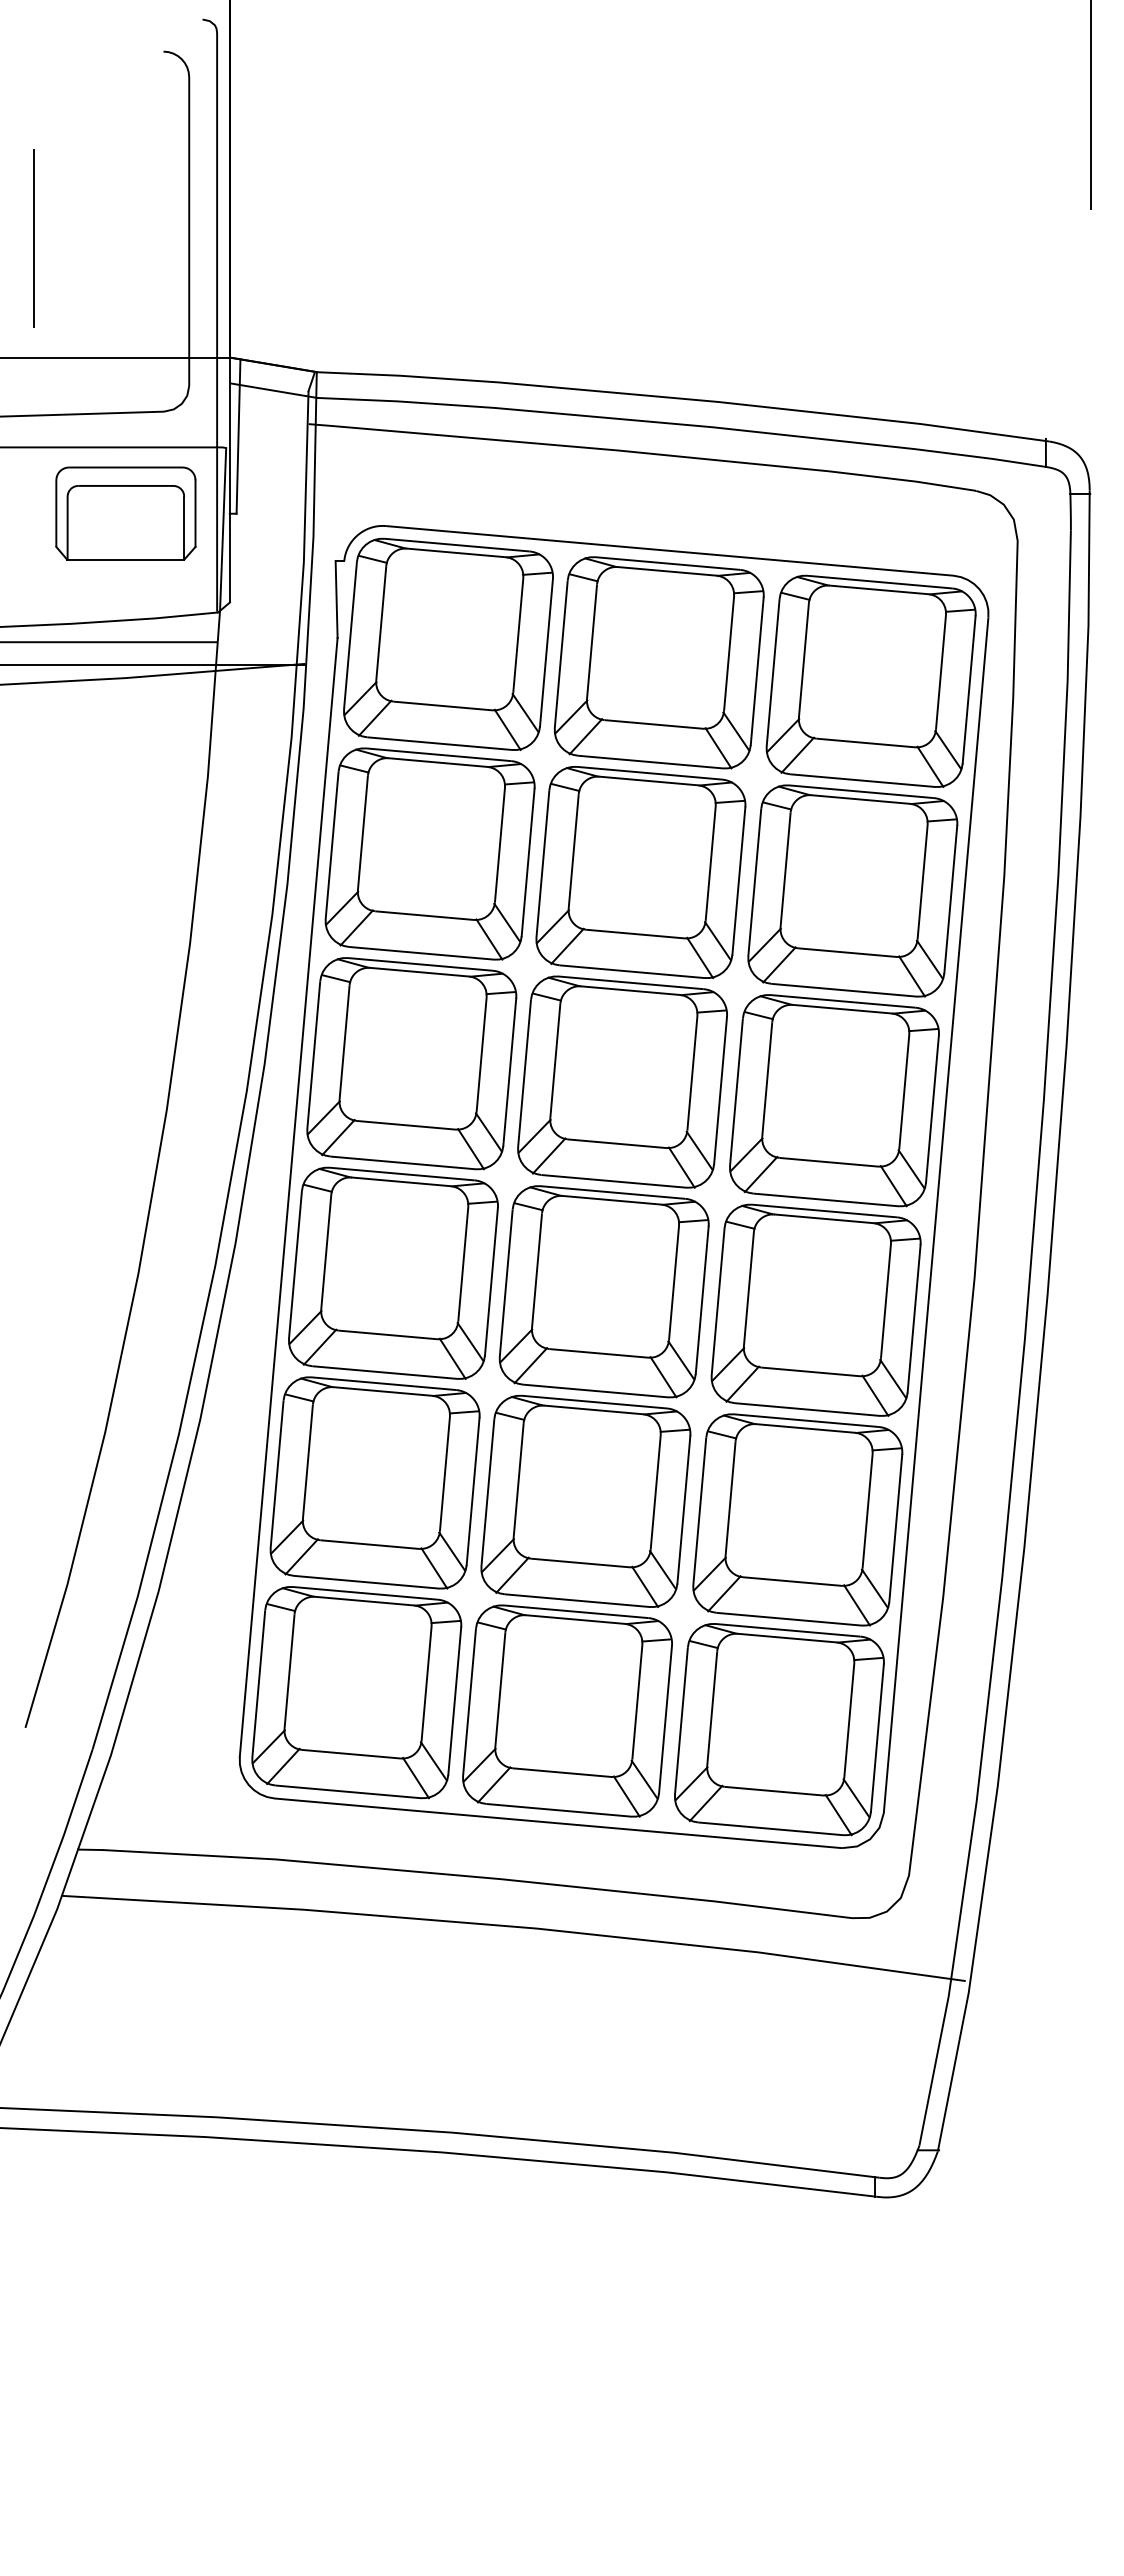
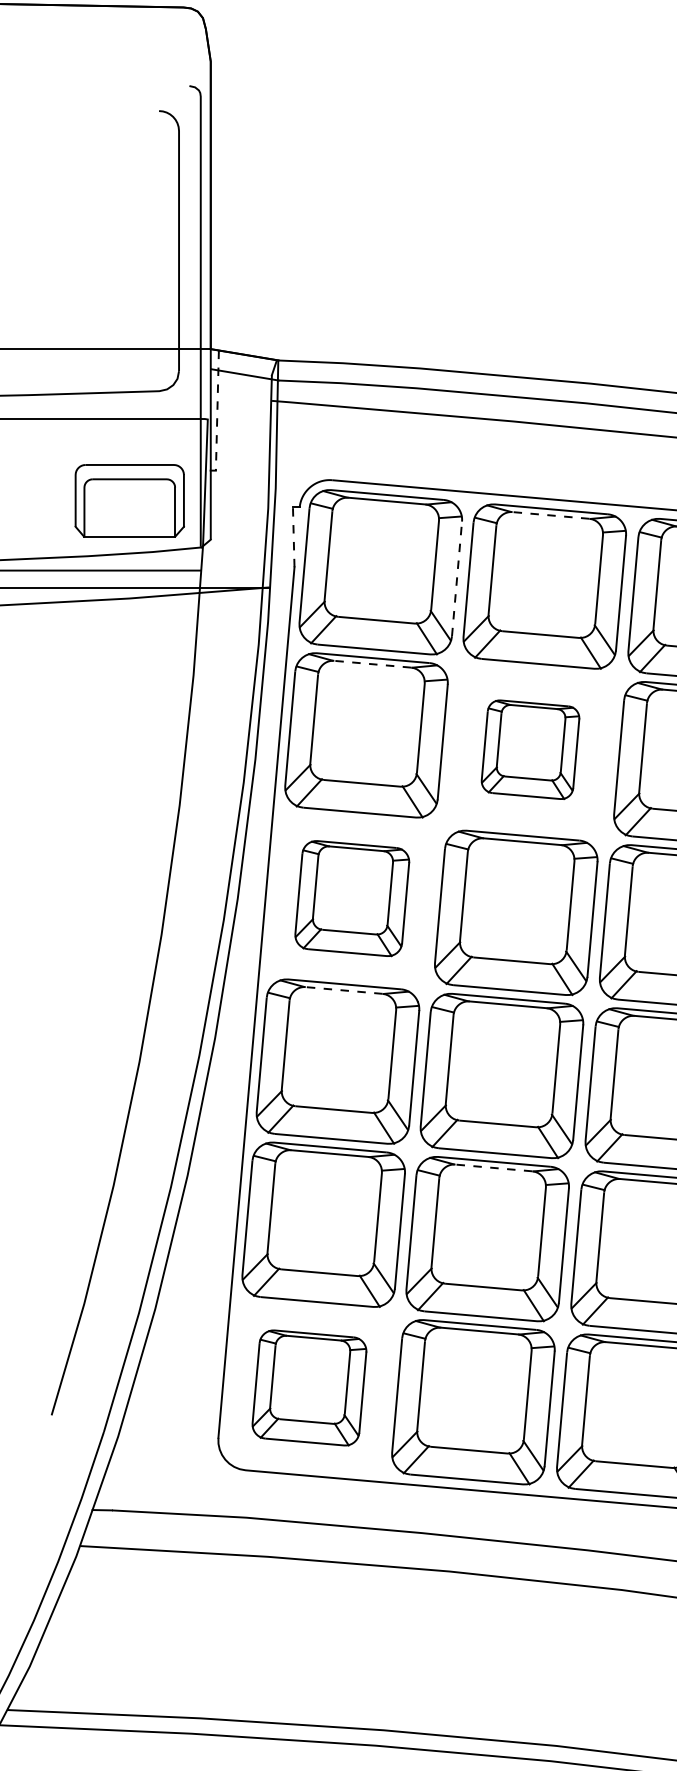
line: (33, 237) -> (57, 255), removed
line: (238, 437) -> (217, 411), solid -> dashed
part: (125, 513) -> (129, 500), moved
line: (667, 571) -> (551, 515), solid -> dashed
line: (336, 599) -> (293, 537), solid -> dashed
line: (546, 652) -> (457, 578), solid -> dashed
line: (438, 762) -> (373, 664), solid -> dashed
part: (640, 872) -> (530, 749), size x0.6
part: (411, 1063) -> (352, 898), size x0.7
line: (401, 1181) -> (344, 990), solid -> dashed
line: (593, 1409) -> (493, 1167), solid -> dashed
part: (356, 1692) -> (309, 1387), size x0.7

